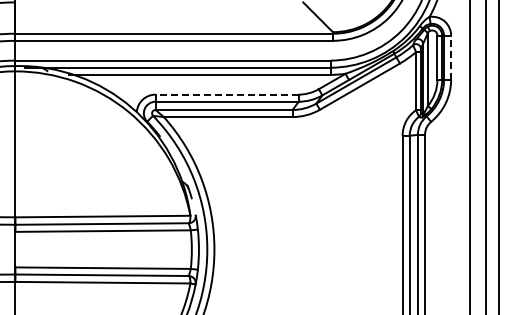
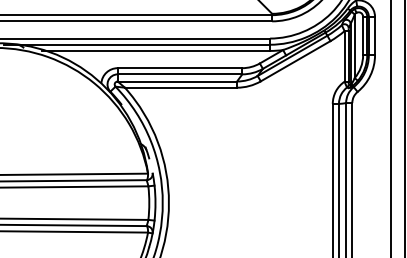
line: (451, 57) -> (375, 35), dashed -> solid
line: (227, 94) -> (180, 68), dashed -> solid

